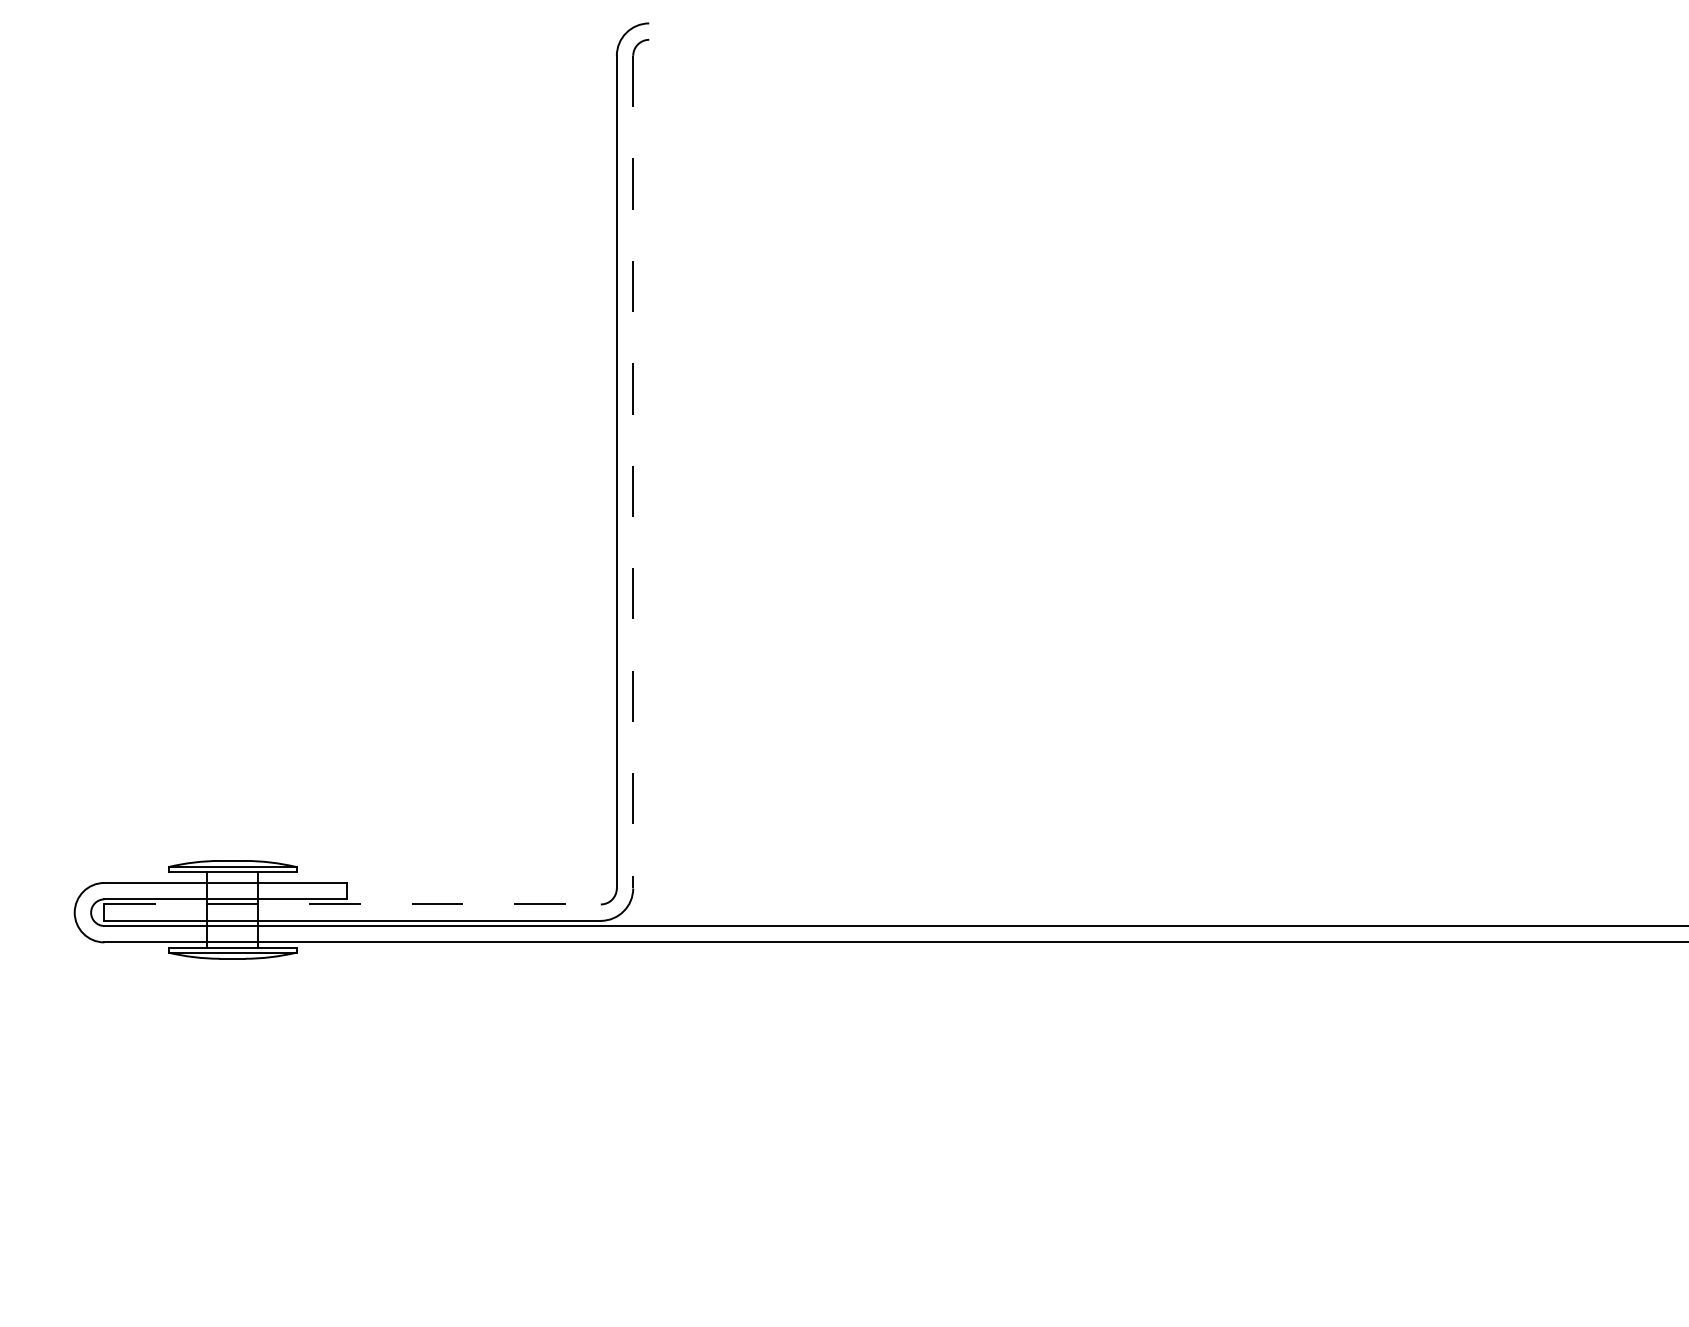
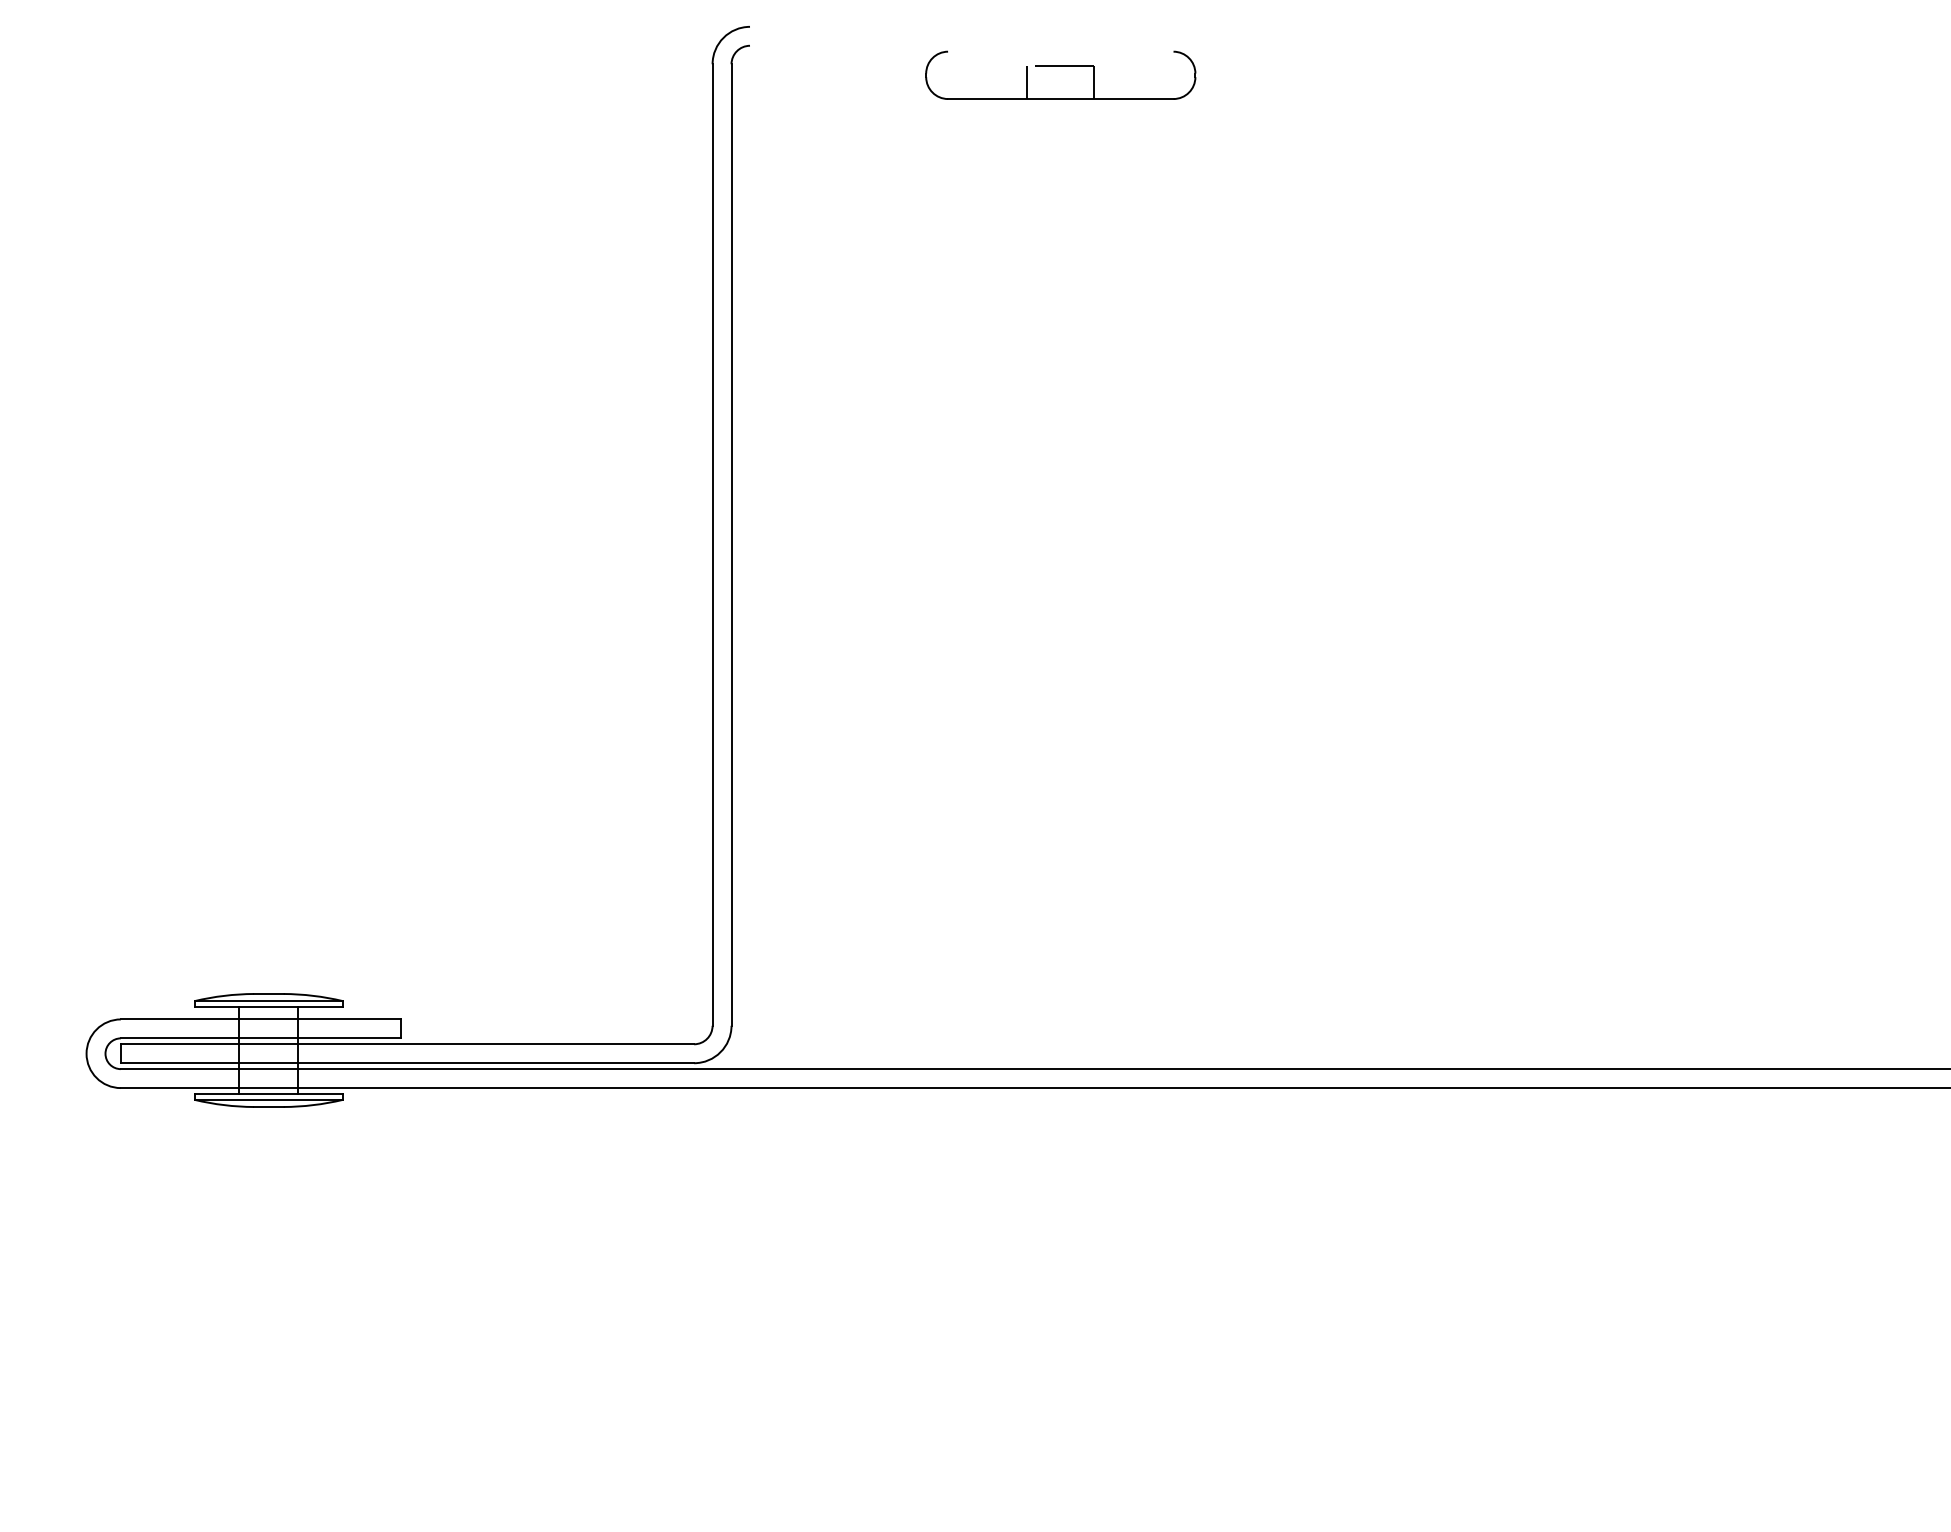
part: (917, 57) -> (1059, 66), added
line: (633, 472) -> (731, 545), dashed -> solid
line: (353, 904) -> (408, 1044), dashed -> solid

